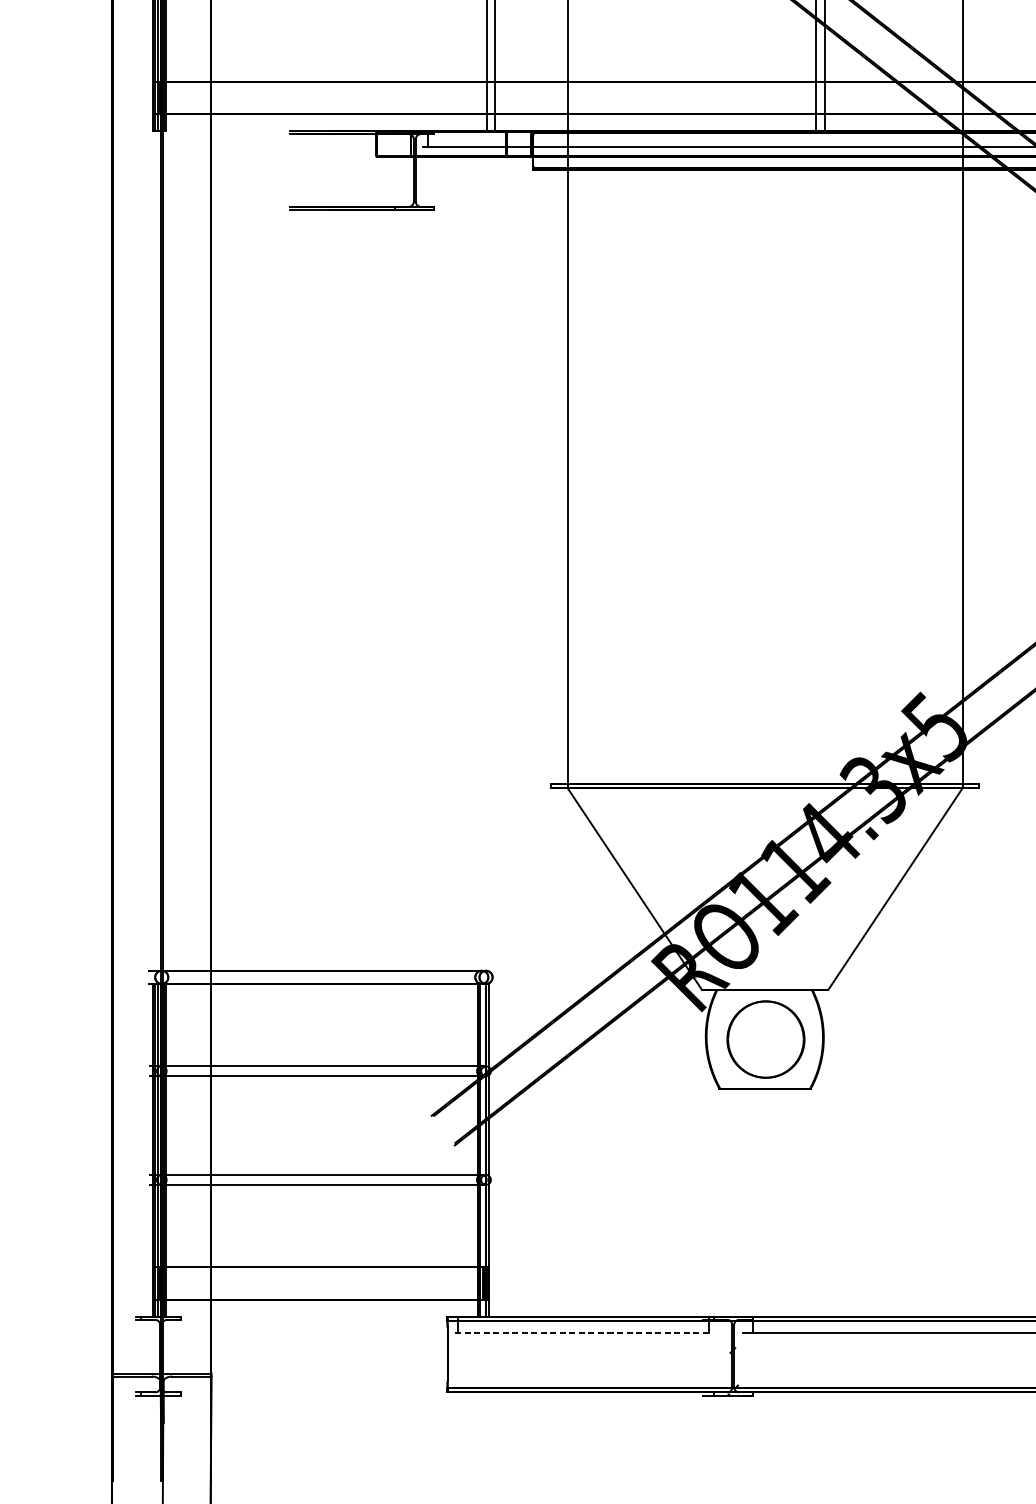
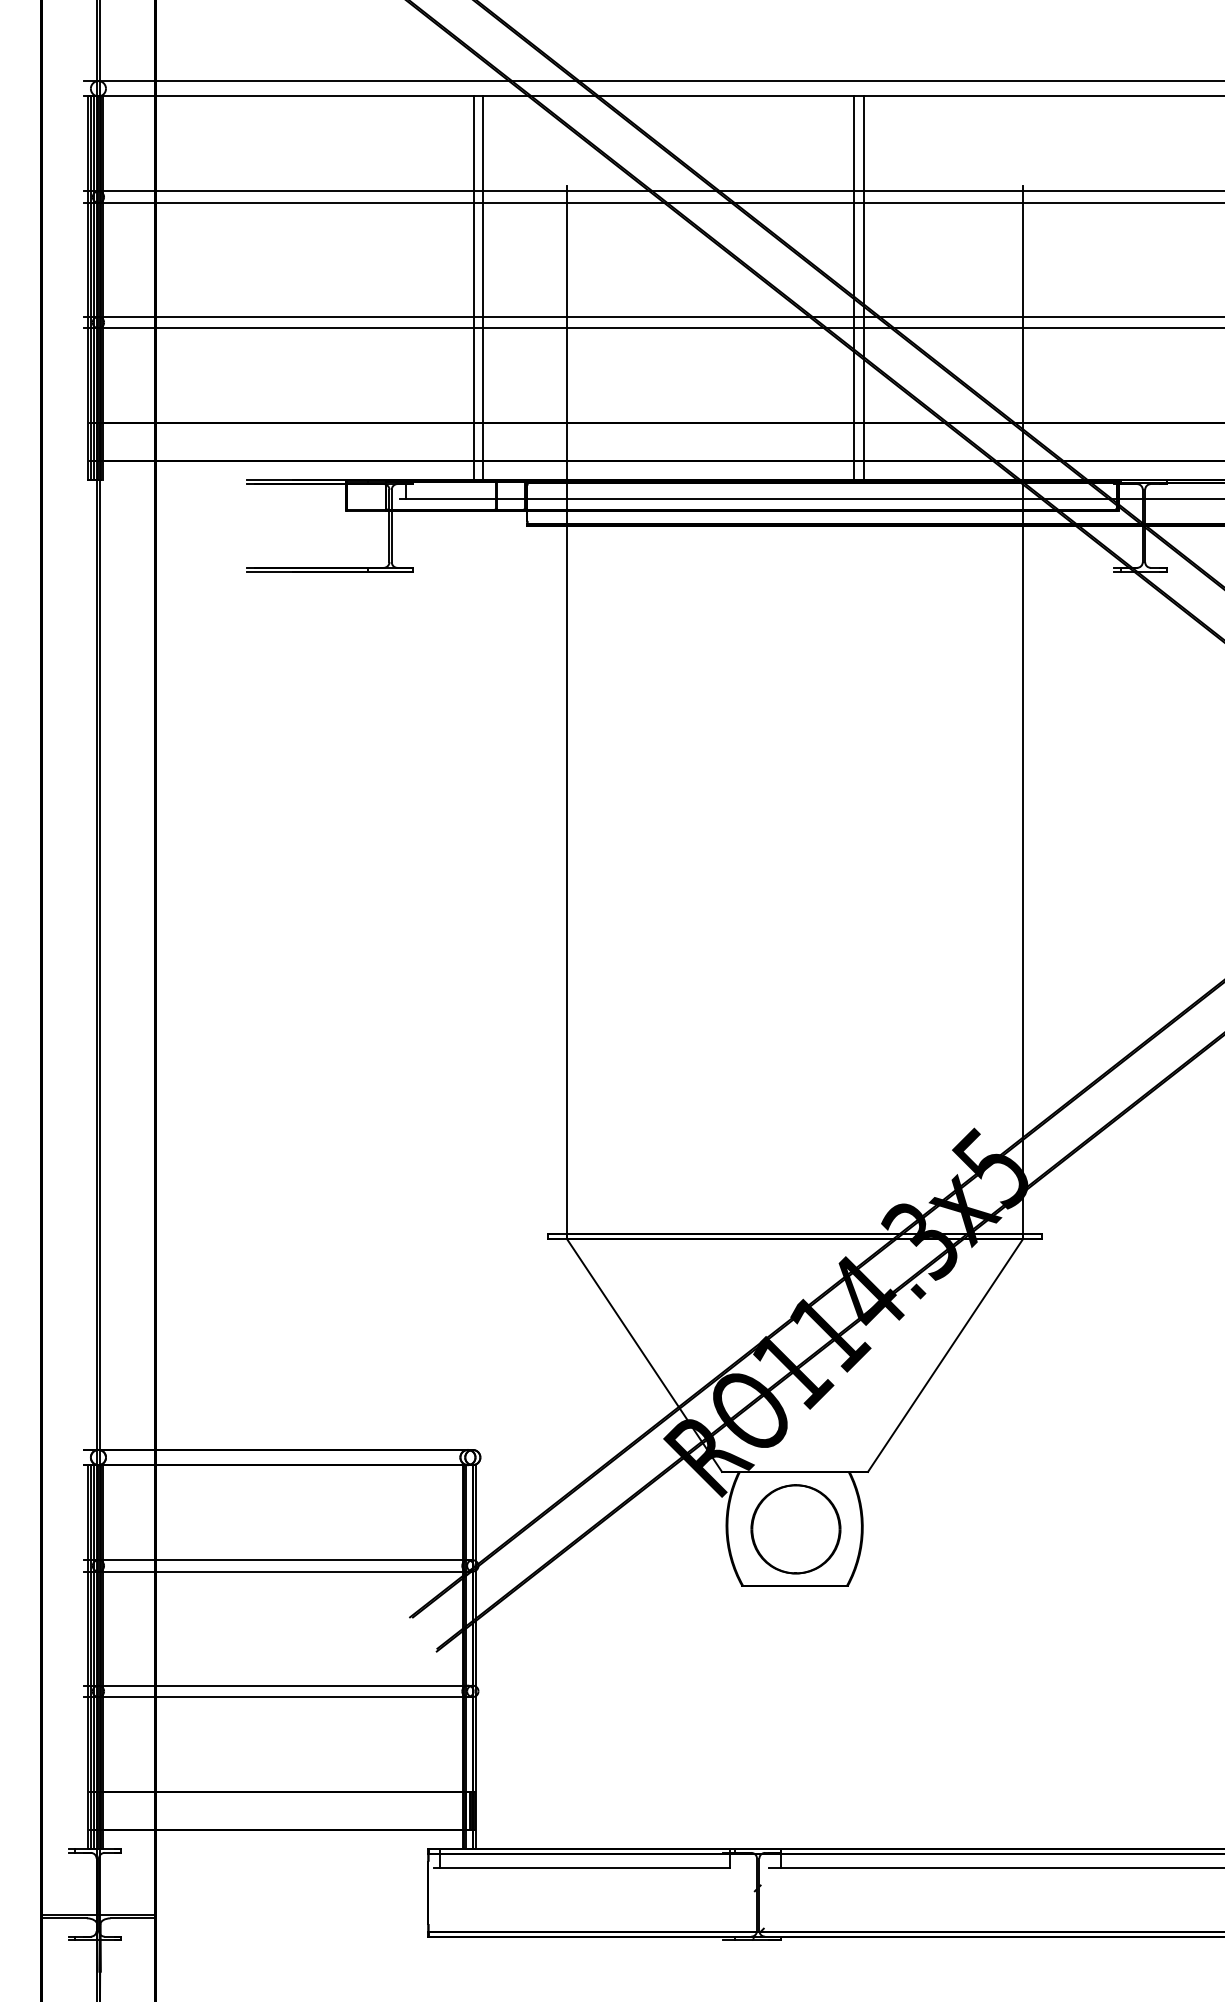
line: (581, 1333) -> (582, 1868), dashed -> solid

